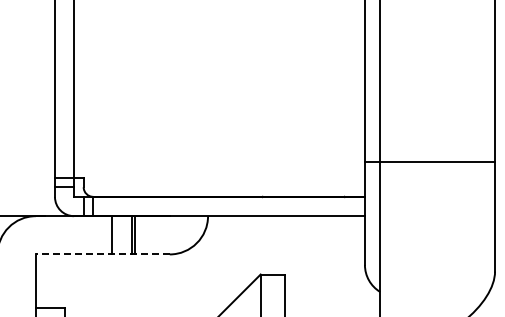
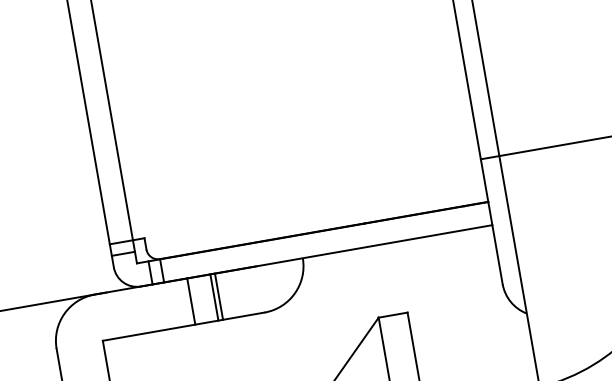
line: (102, 254) -> (183, 326), dashed -> solid

